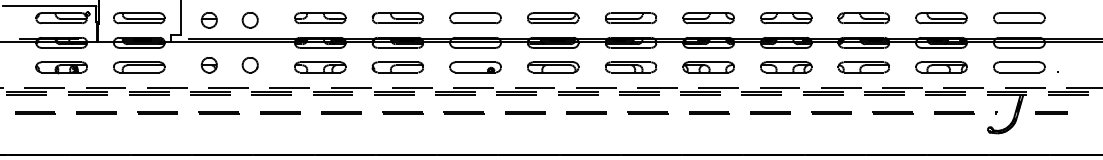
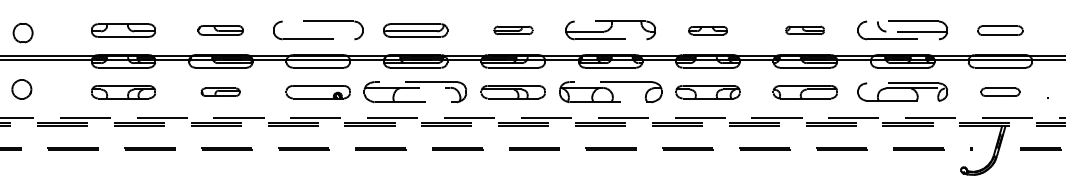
part: (397, 17) -> (220, 29), size x0.7
part: (631, 17) -> (513, 29), size x0.6
part: (863, 17) -> (804, 29), size x0.6
part: (475, 18) -> (318, 30), size x1.4
part: (708, 18) -> (610, 30), size x1.4
part: (786, 18) -> (708, 30), size x0.6
part: (941, 18) -> (902, 30), size x1.4
part: (1019, 18) -> (1000, 30), size x0.7
part: (249, 20) -> (22, 33), moved
part: (249, 65) -> (20, 89), moved
part: (397, 67) -> (220, 92), size x0.6
part: (553, 67) -> (416, 92), size x1.6
part: (708, 67) -> (610, 92), size x1.6
part: (941, 67) -> (902, 92), size x1.4
part: (1019, 67) -> (1000, 92), size x0.6

